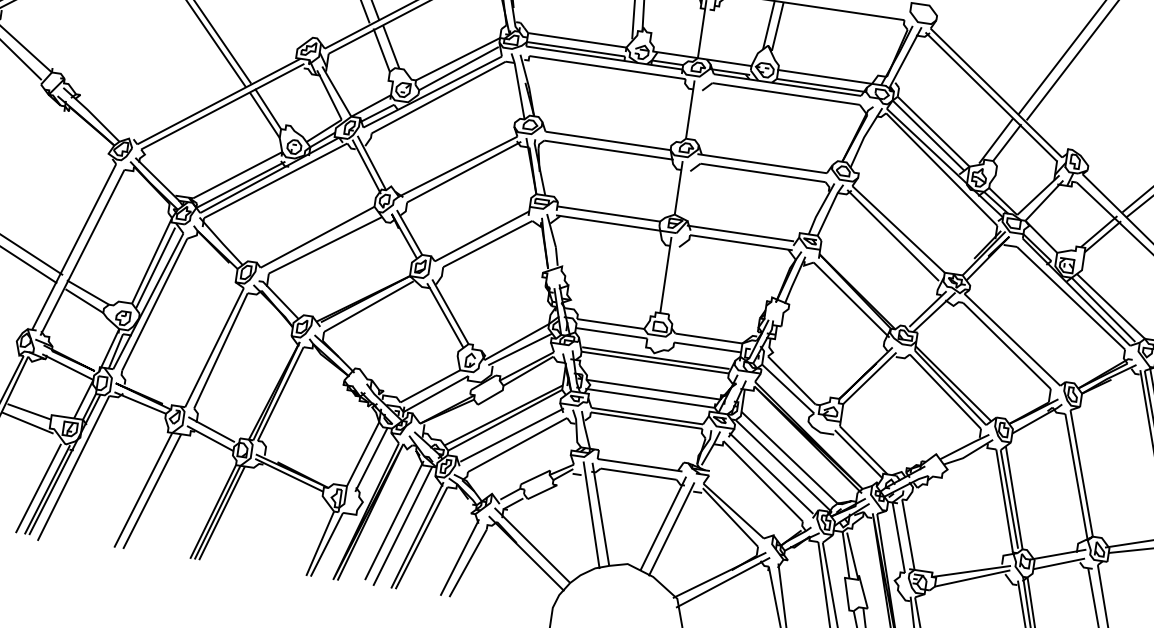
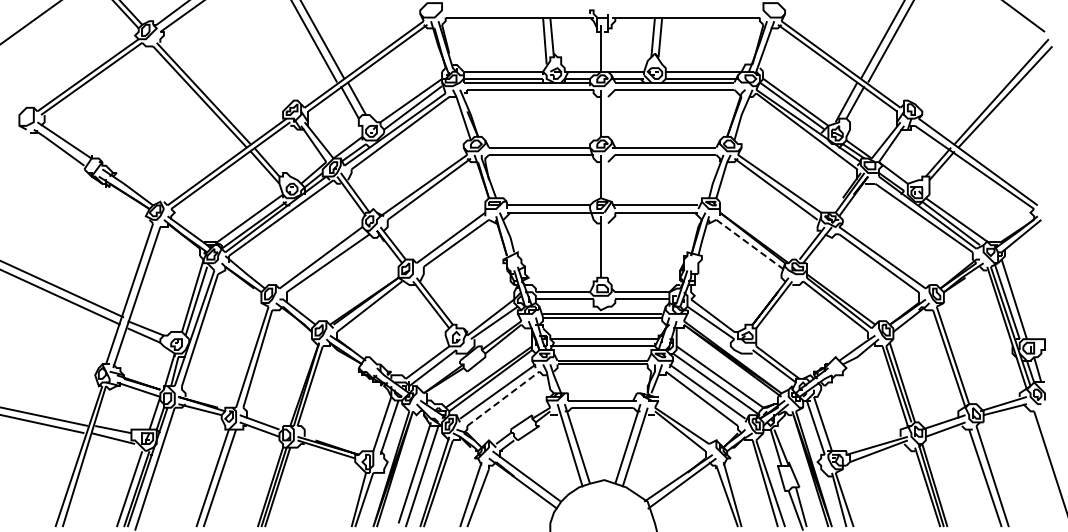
line: (851, 300) -> (750, 245), solid -> dashed
line: (517, 444) -> (503, 398), solid -> dashed

